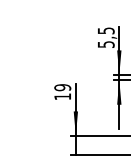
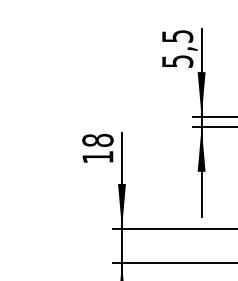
text: (62, 87) -> (97, 140), 19 -> 18

